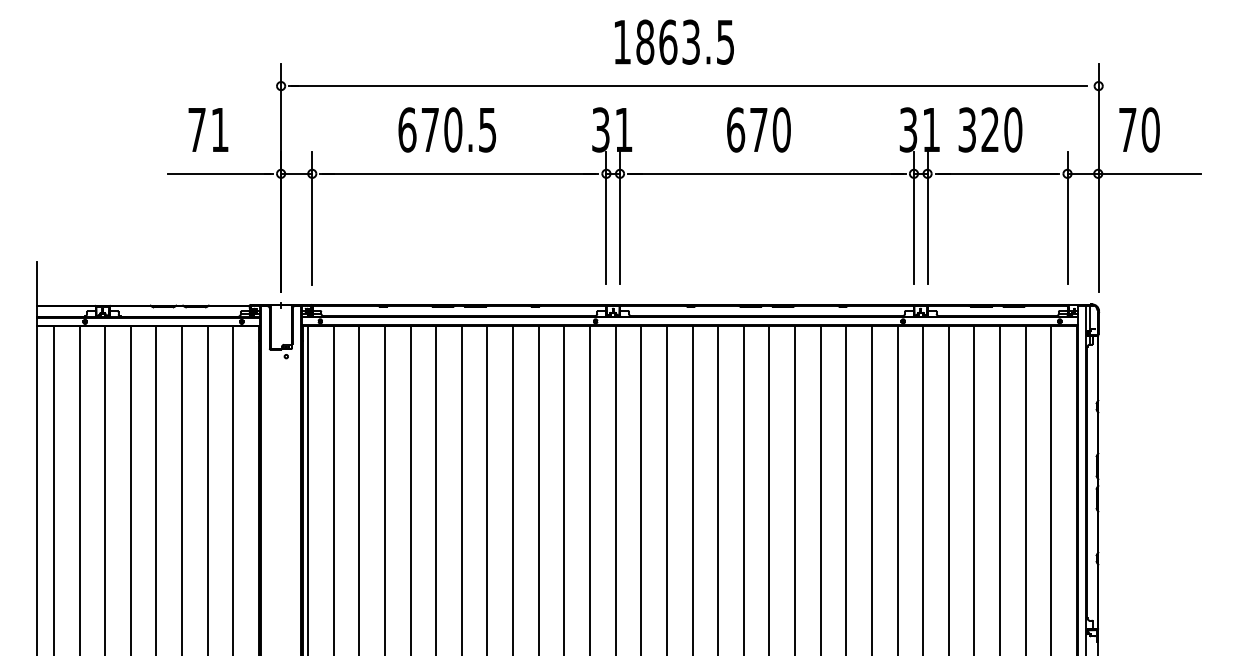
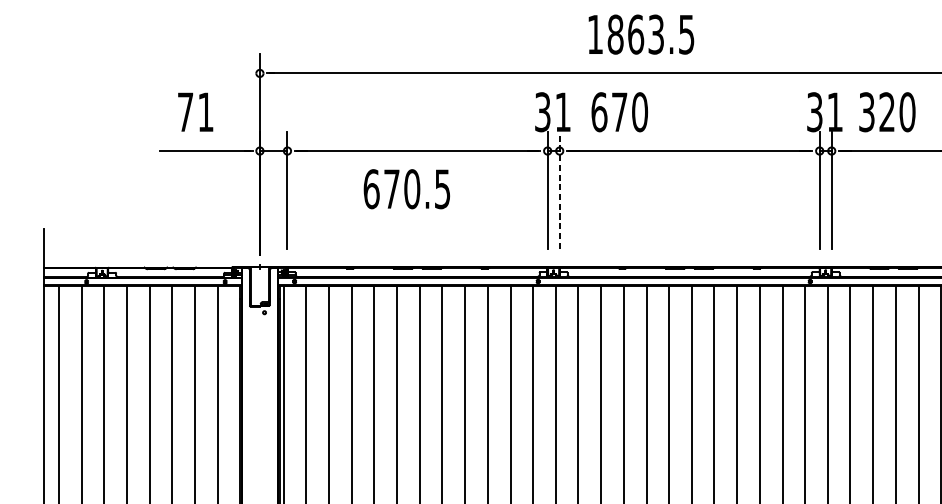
text: (674, 41) -> (641, 33), moved
text: (447, 129) -> (407, 188), moved
text: (758, 129) -> (619, 111), moved
line: (620, 217) -> (560, 189), solid -> dashed

